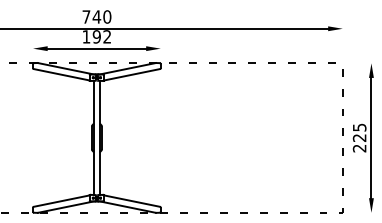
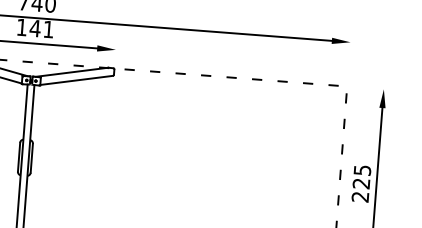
text: (101, 36) -> (41, 28), 192 -> 141

